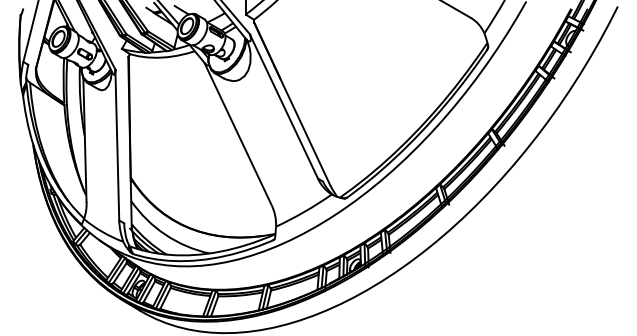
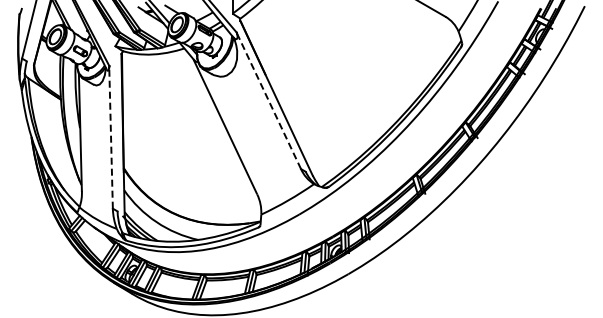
line: (283, 106) -> (268, 100), solid -> dashed
line: (117, 146) -> (111, 138), solid -> dashed

